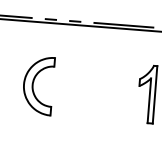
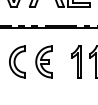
part: (86, 88) -> (43, 61), added

